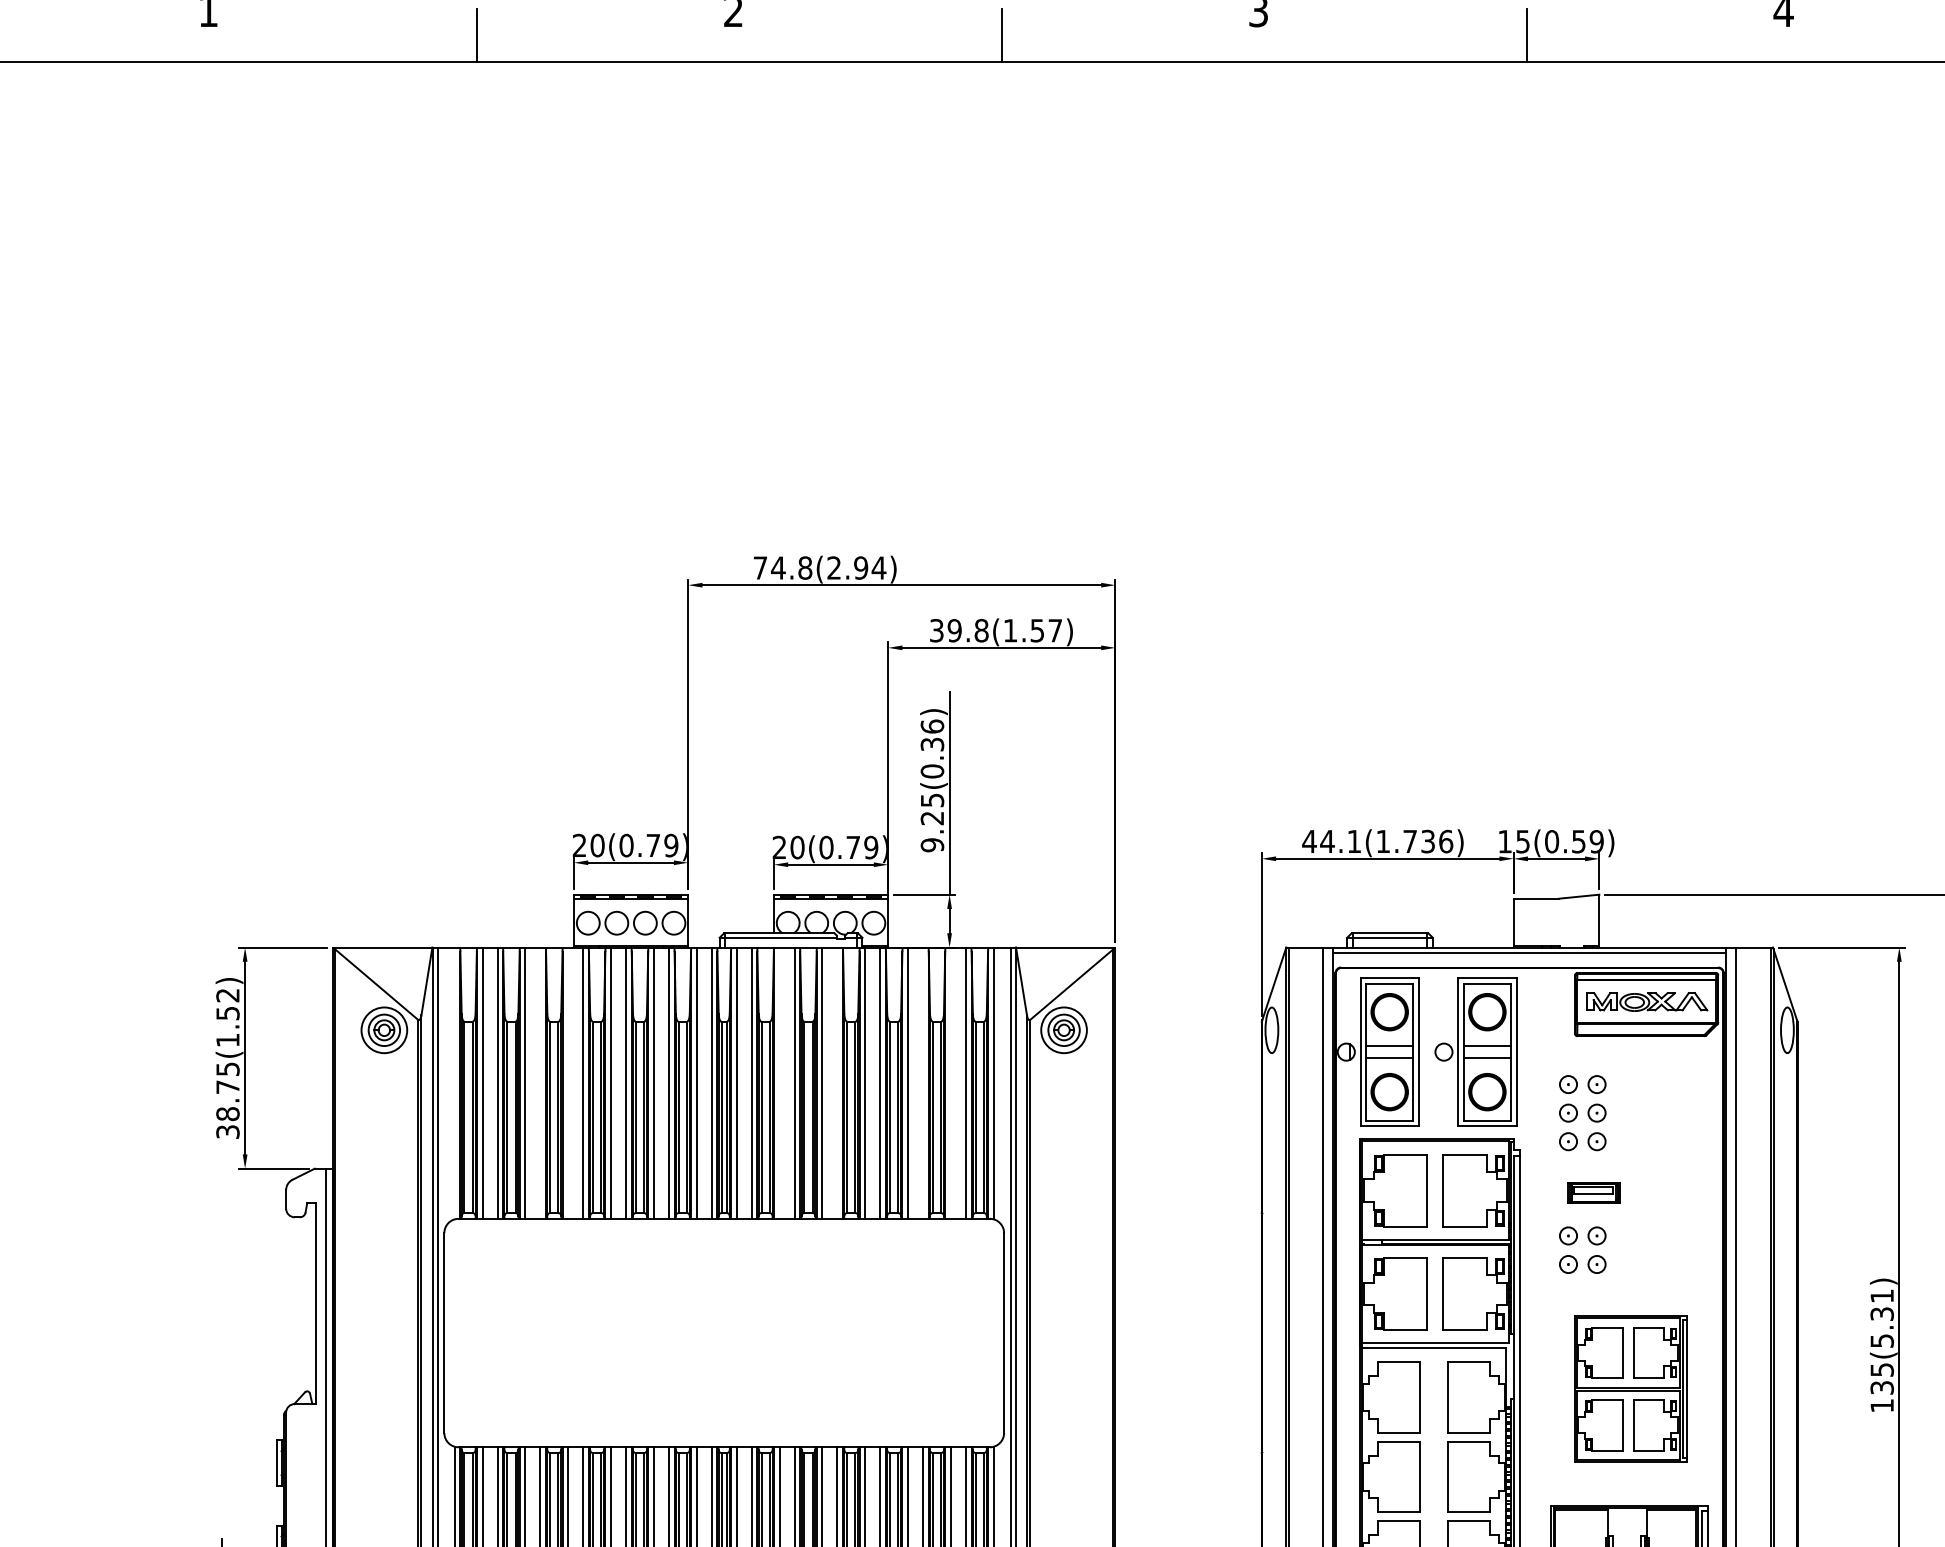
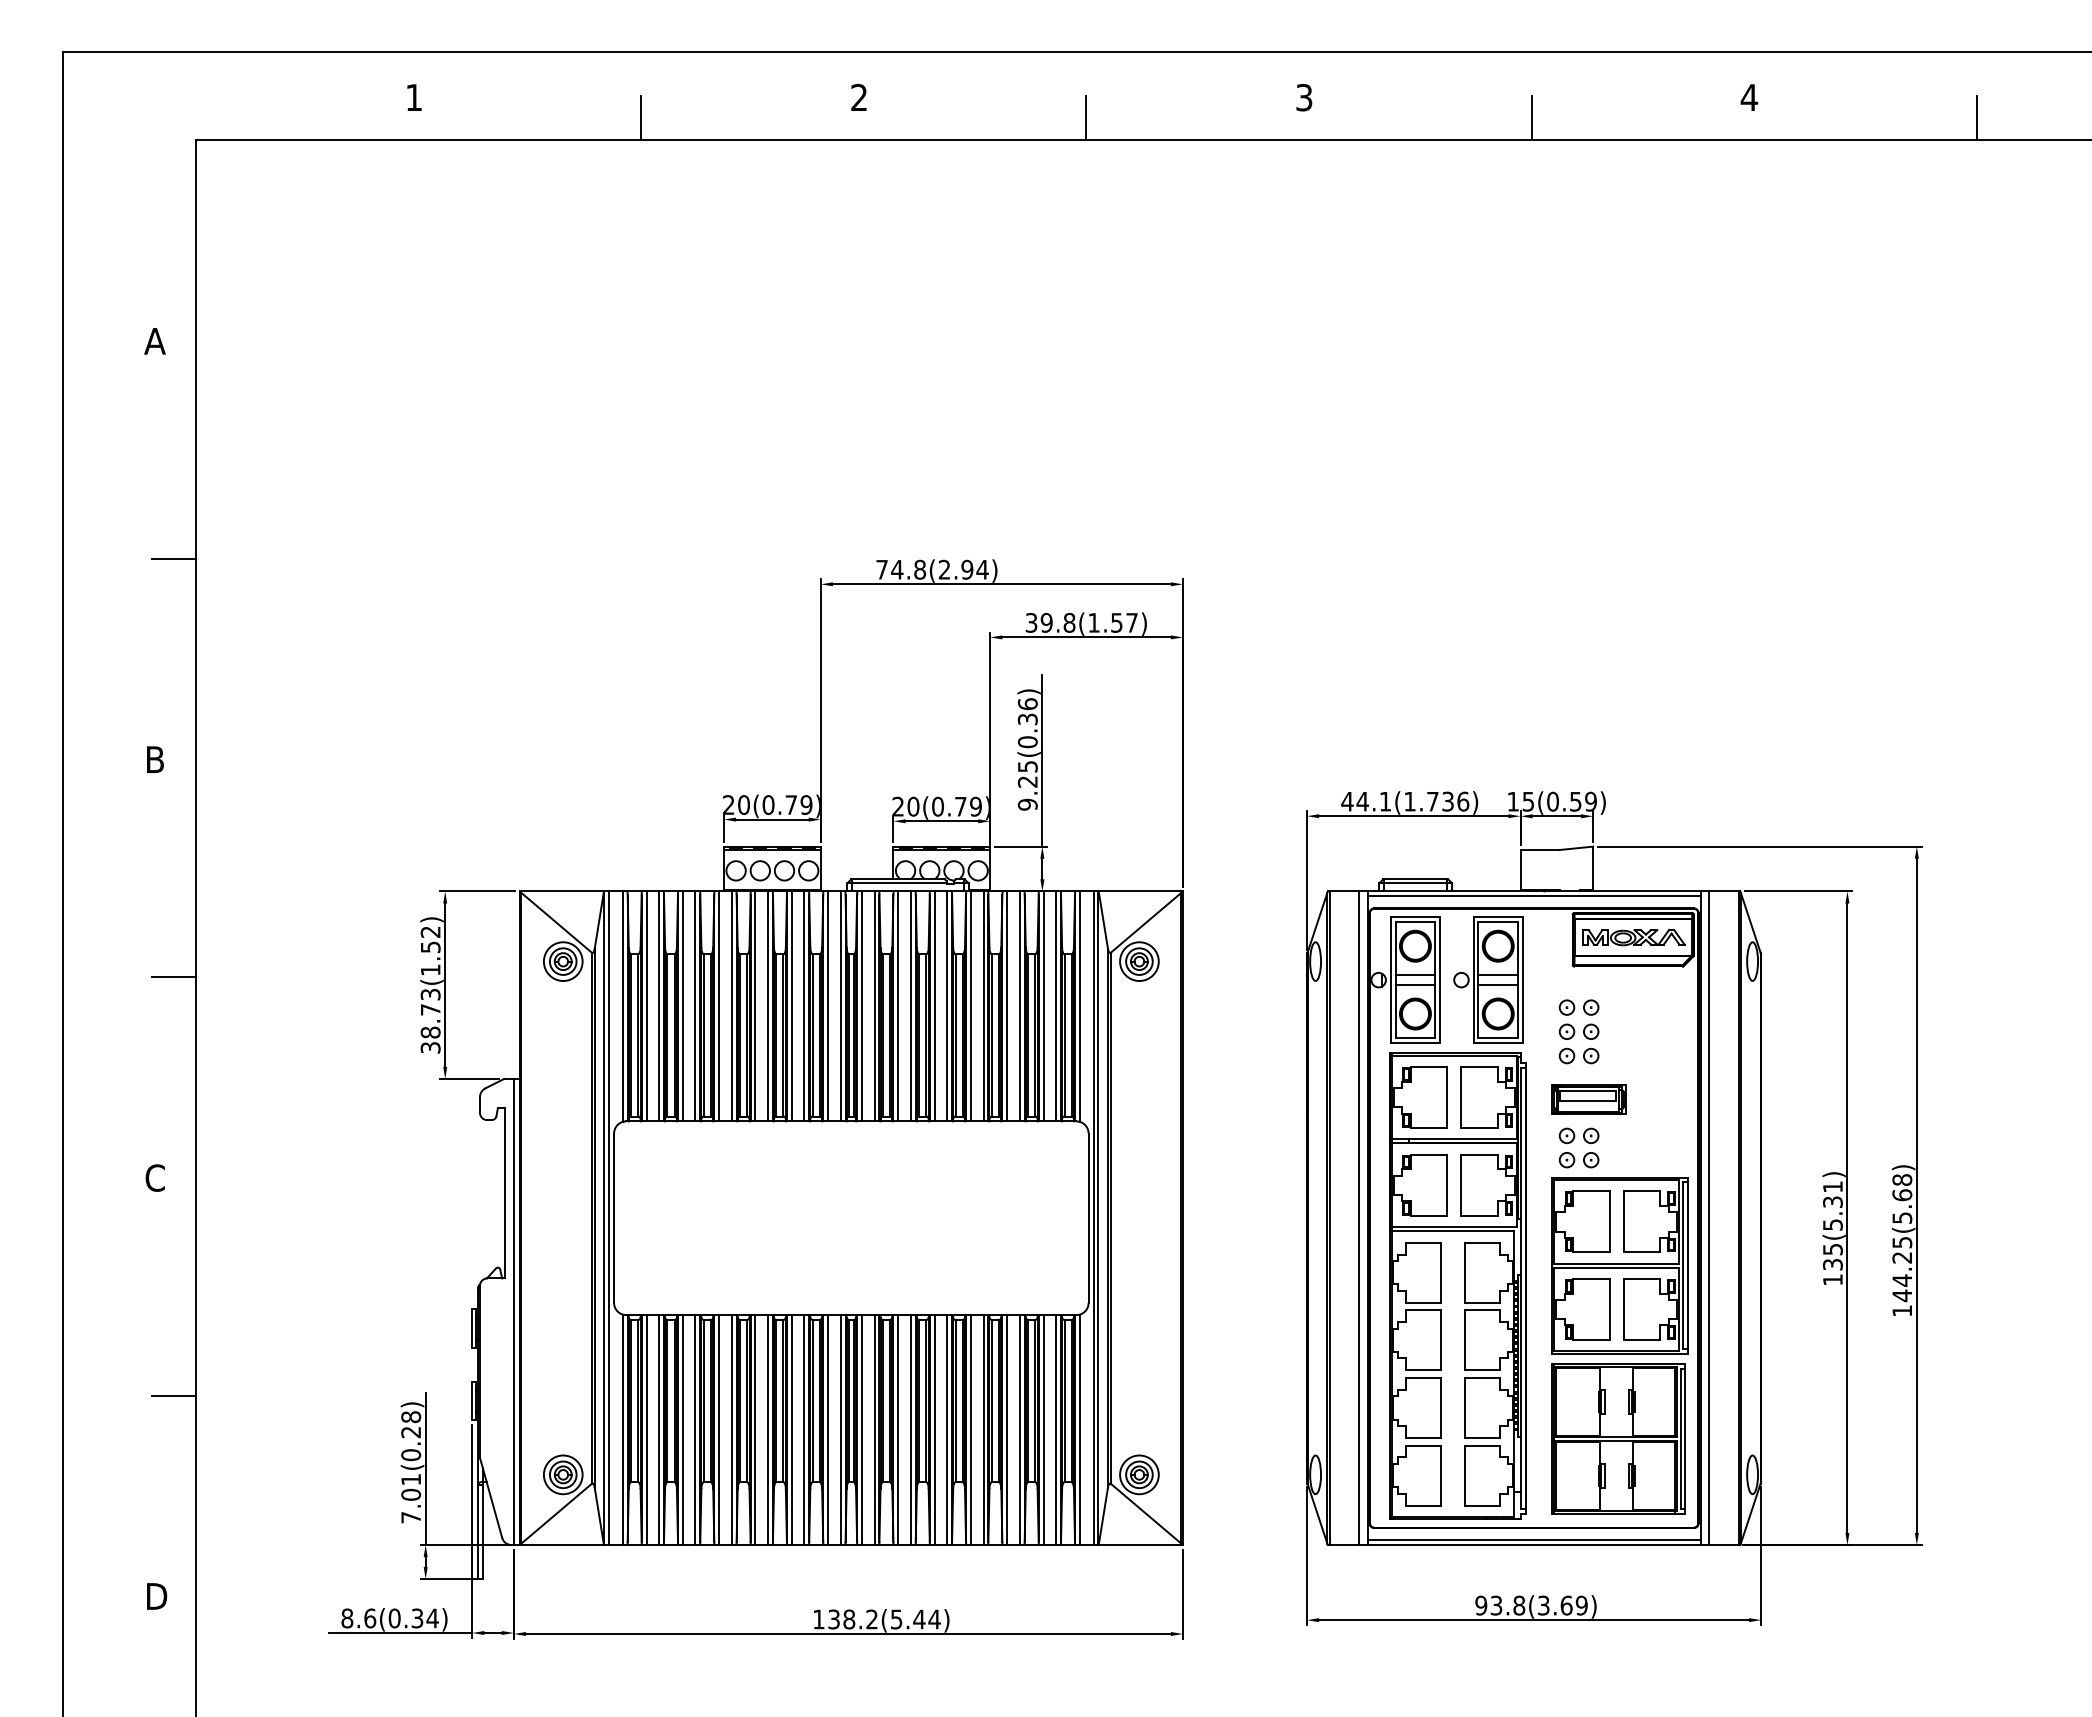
text: (226, 1069) -> (429, 994), 38.75(1.52) -> 38.73(1.52)
line: (454, 1083) -> (622, 1006), added
line: (540, 1083) -> (695, 1006), added
line: (568, 1083) -> (719, 1006), added
line: (779, 1083) -> (898, 1006), added
line: (837, 1083) -> (947, 1006), added
line: (922, 1083) -> (1019, 1006), added
line: (950, 1083) -> (1043, 1006), added
part: (1593, 1192) -> (1588, 1099), size x1.67
part: (1630, 1388) -> (1619, 1265), size x1.43

